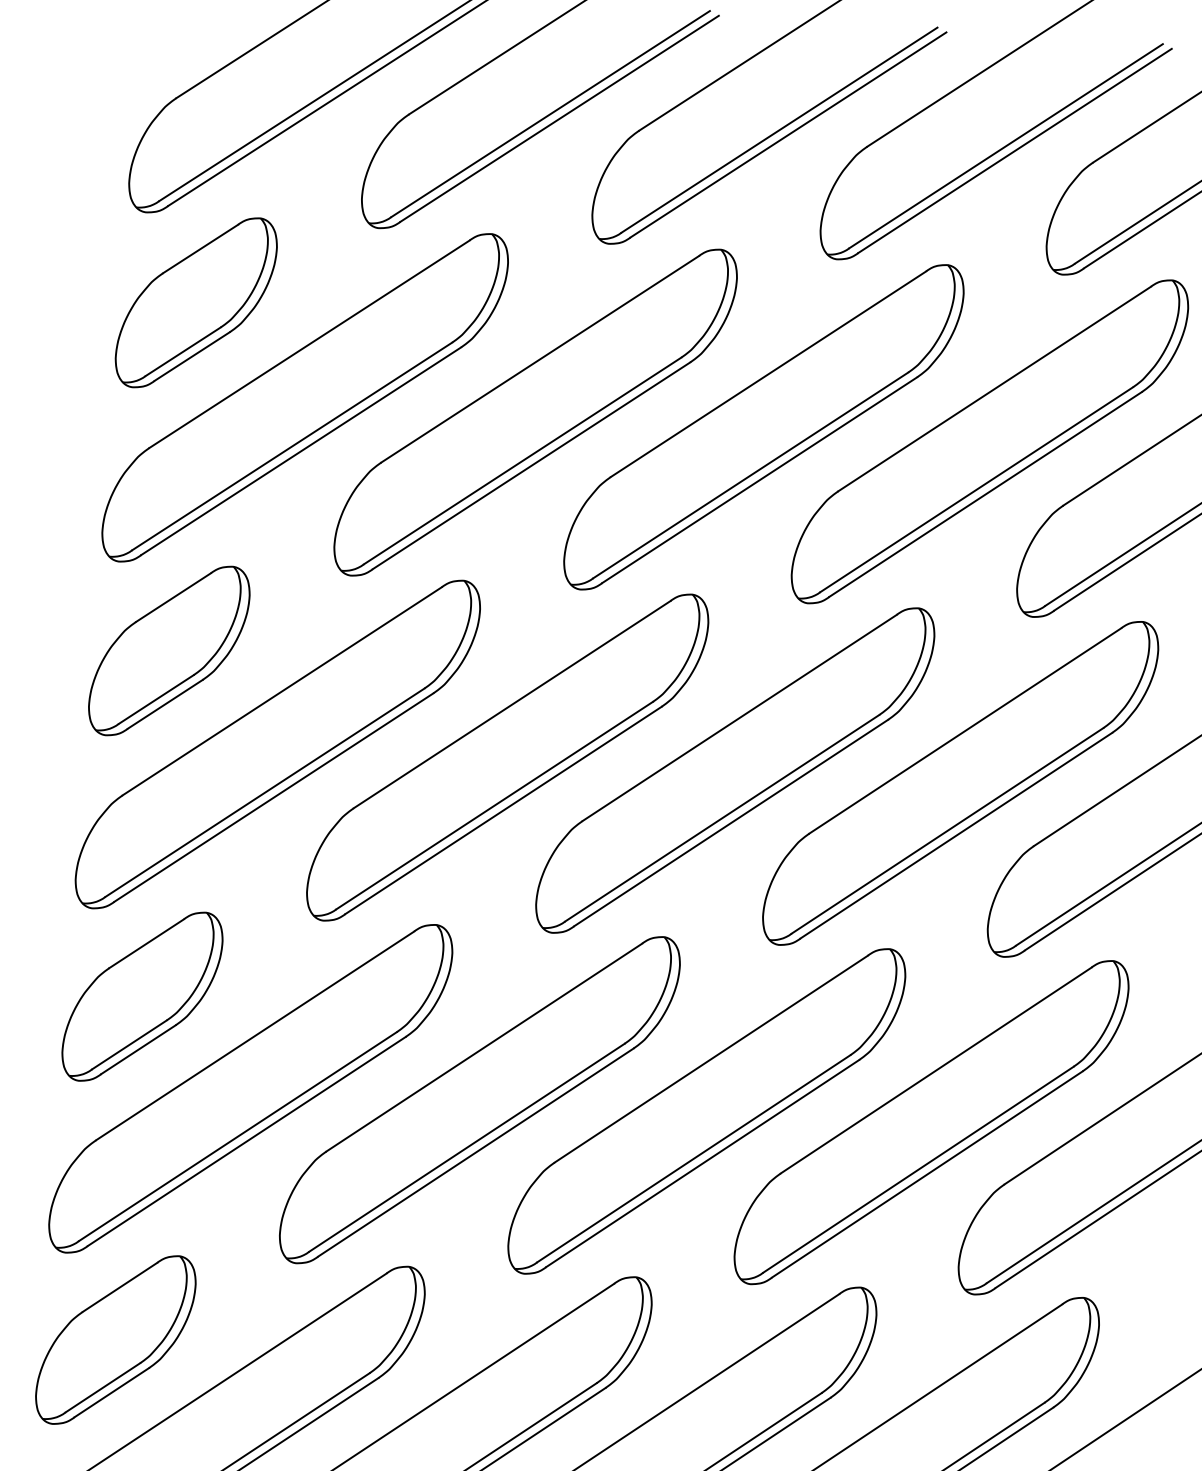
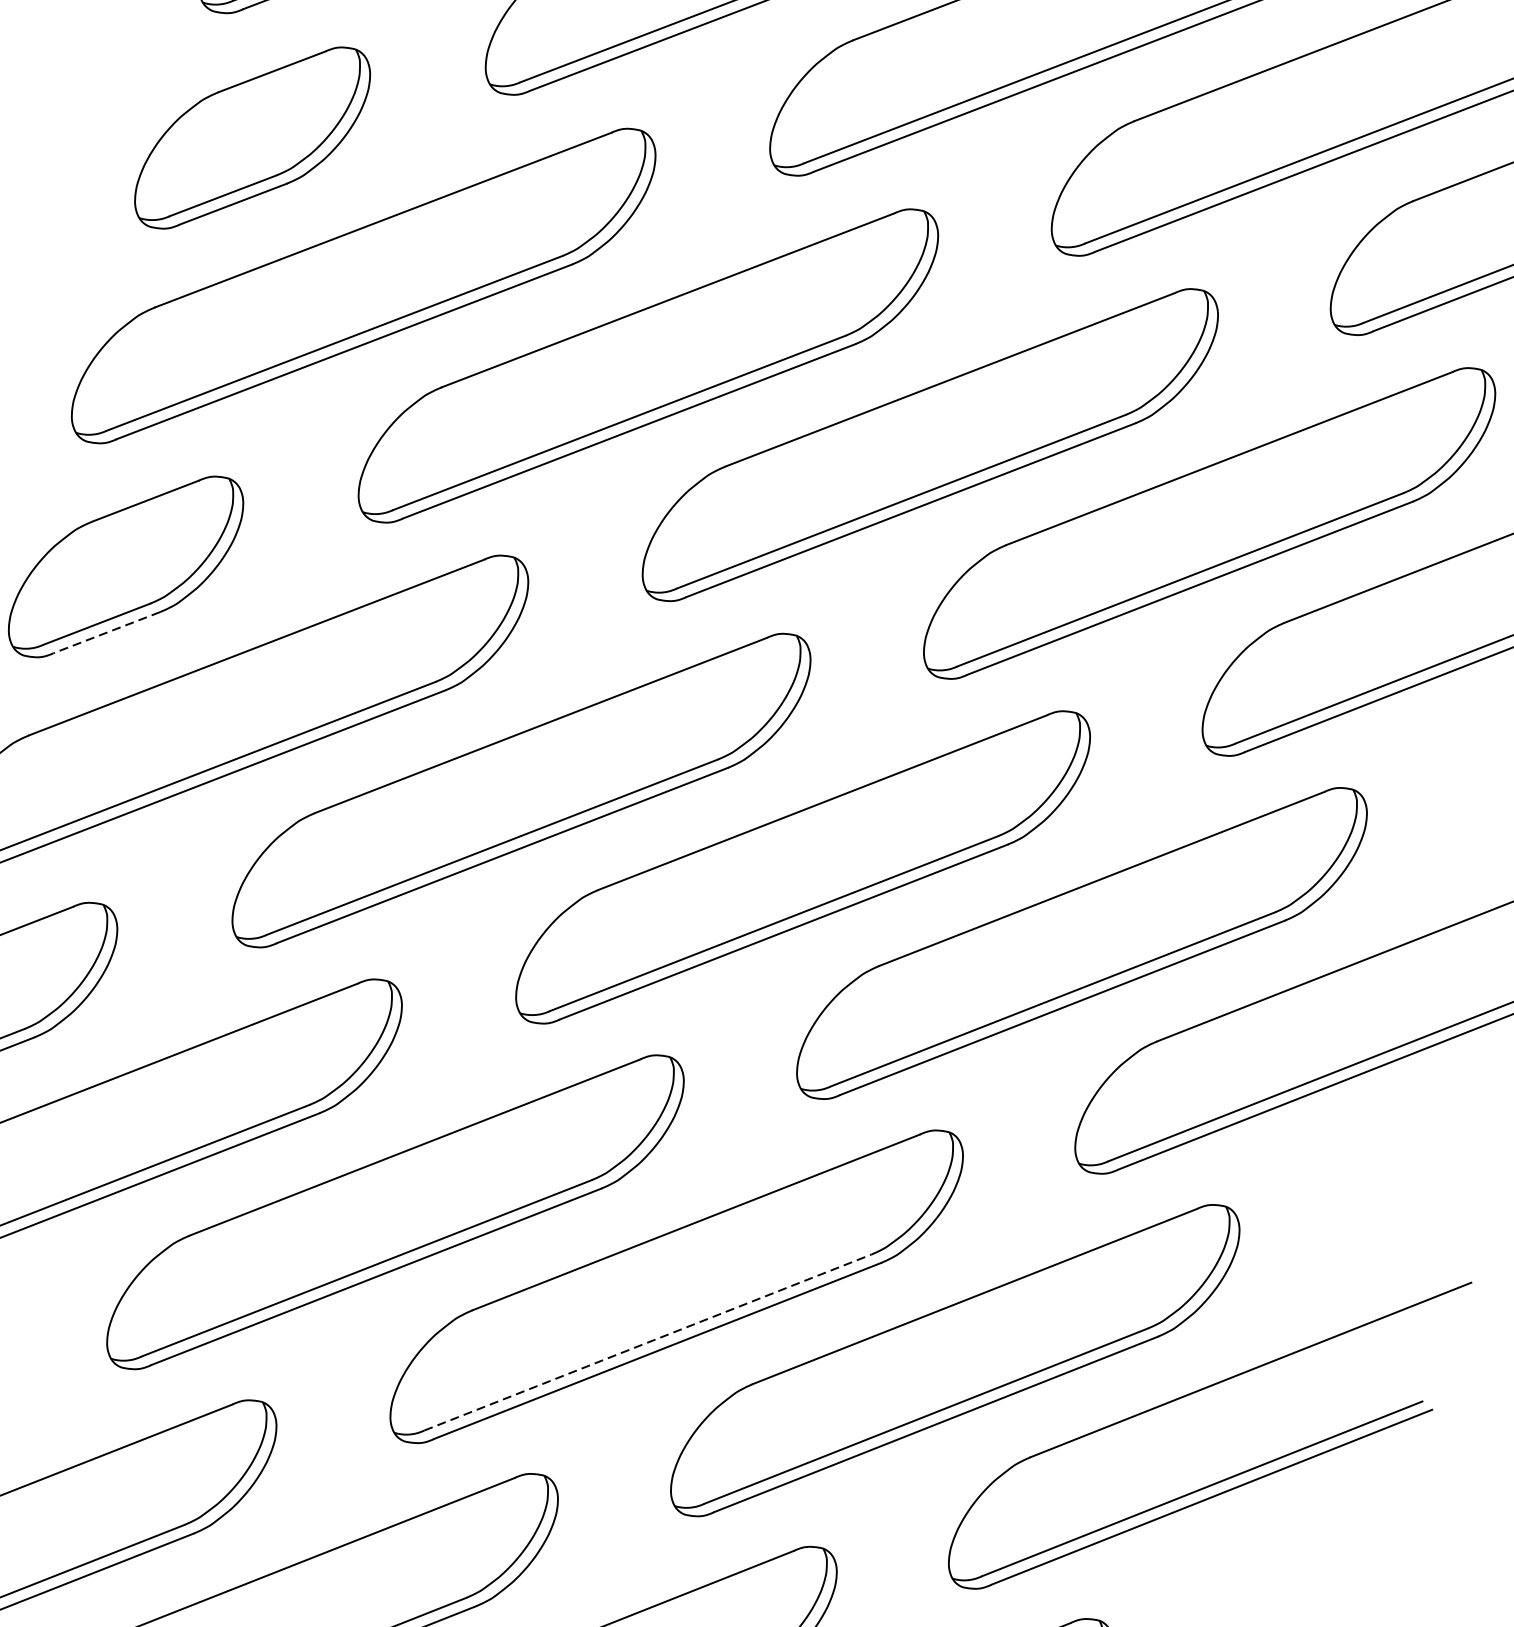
line: (165, 704) -> (107, 632), solid -> dashed
line: (693, 1158) -> (647, 1342), solid -> dashed

